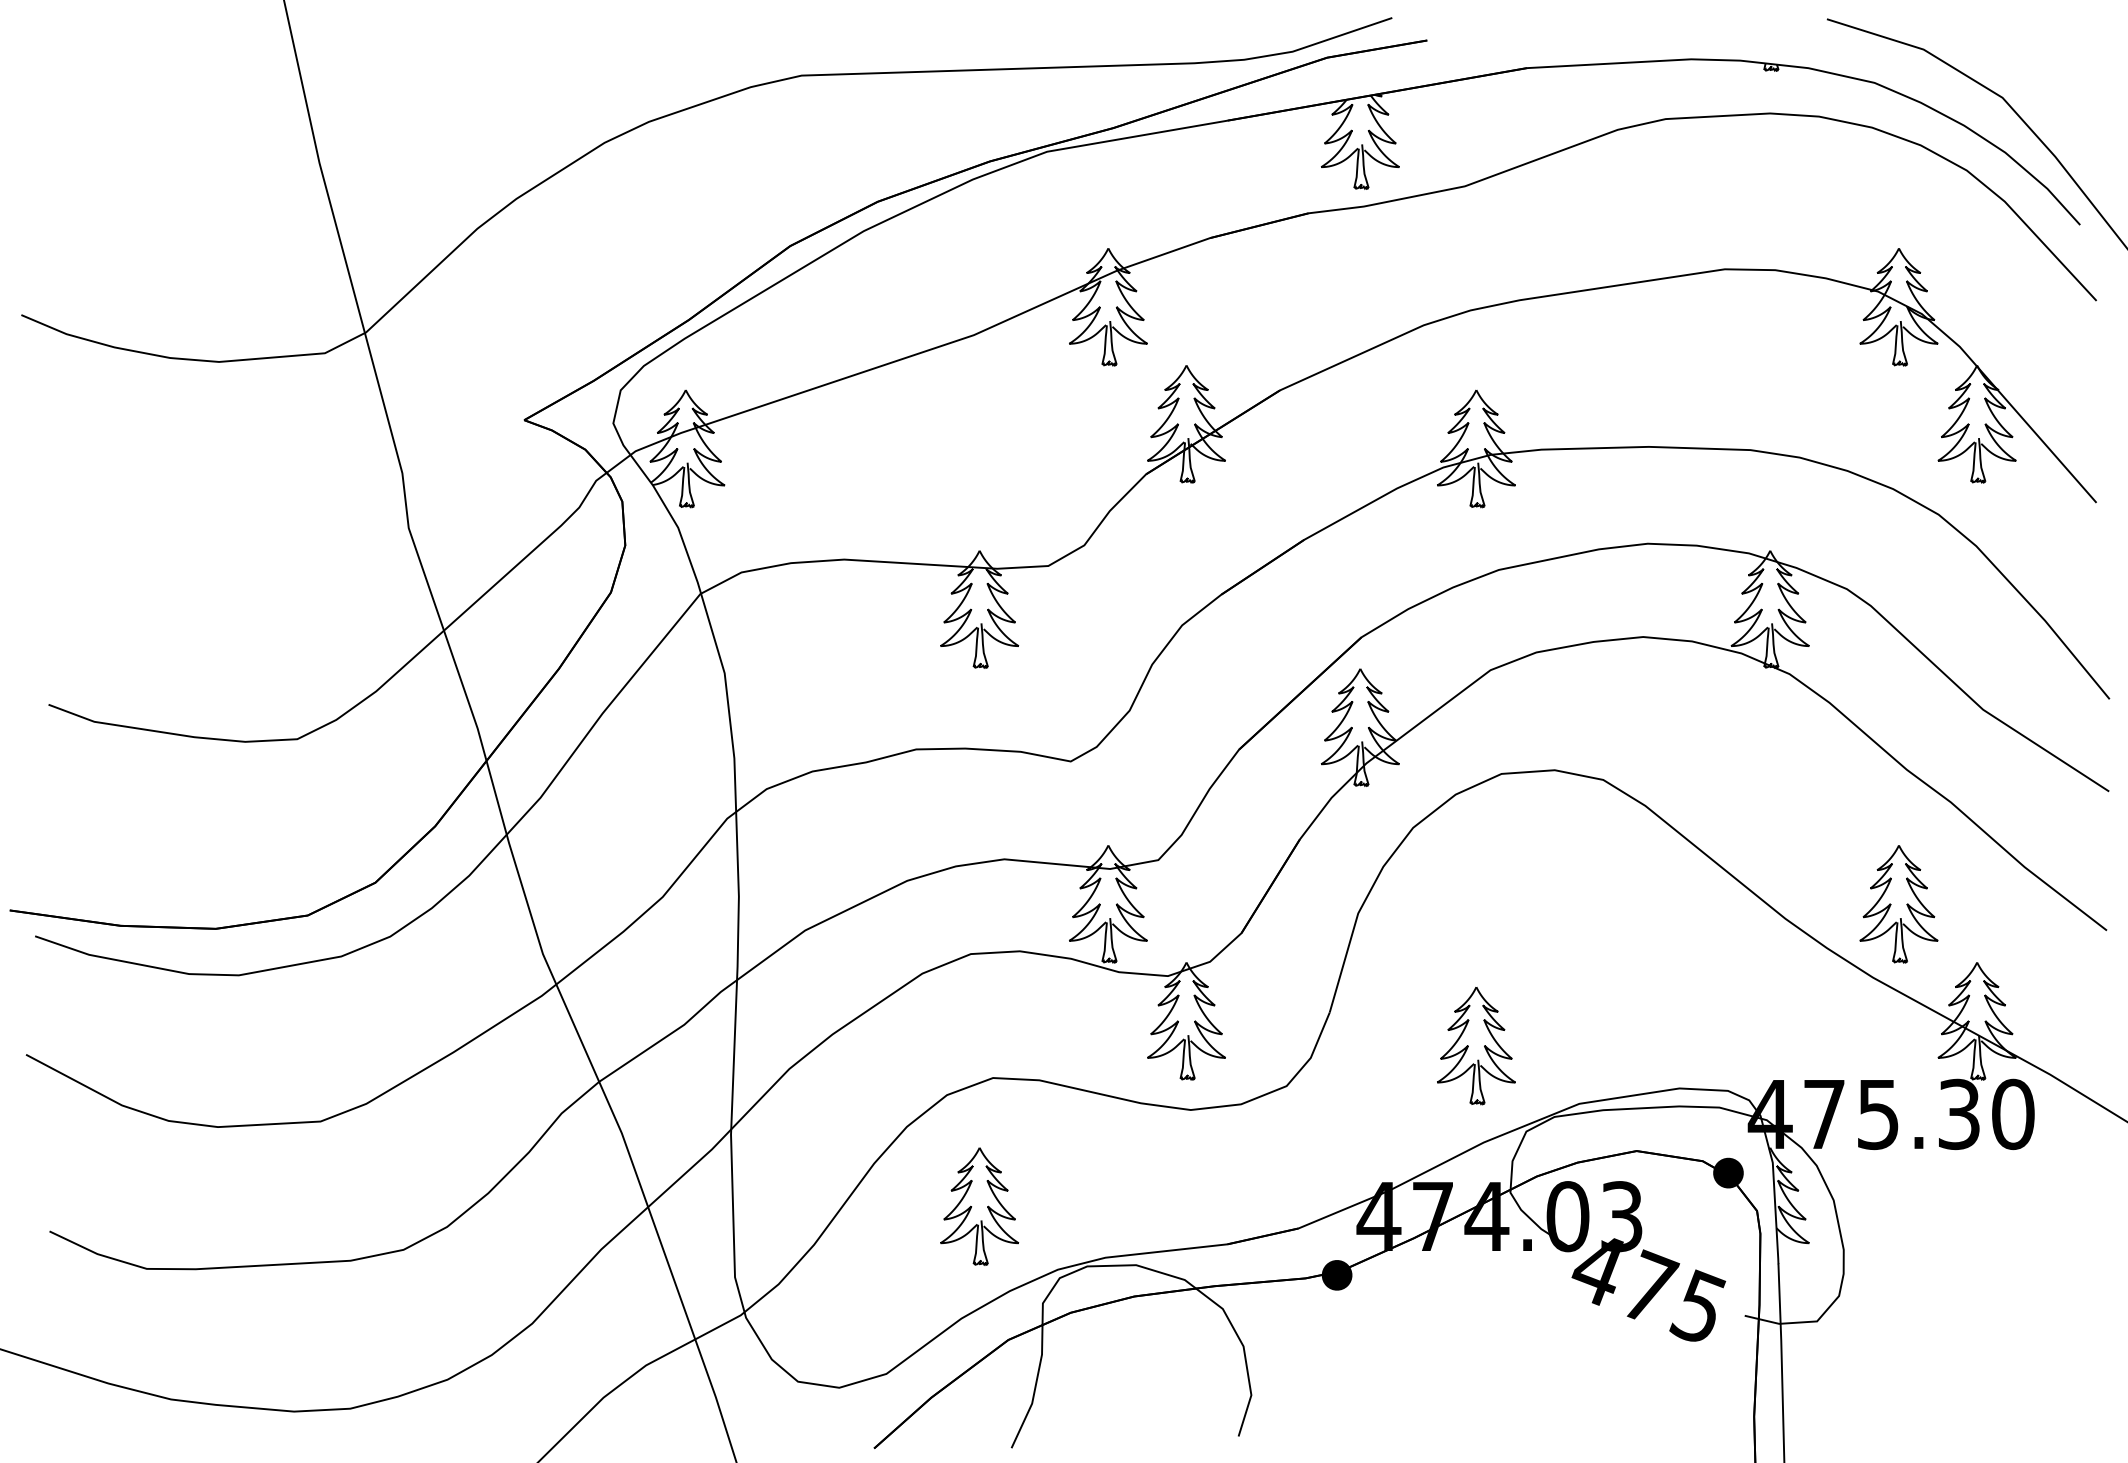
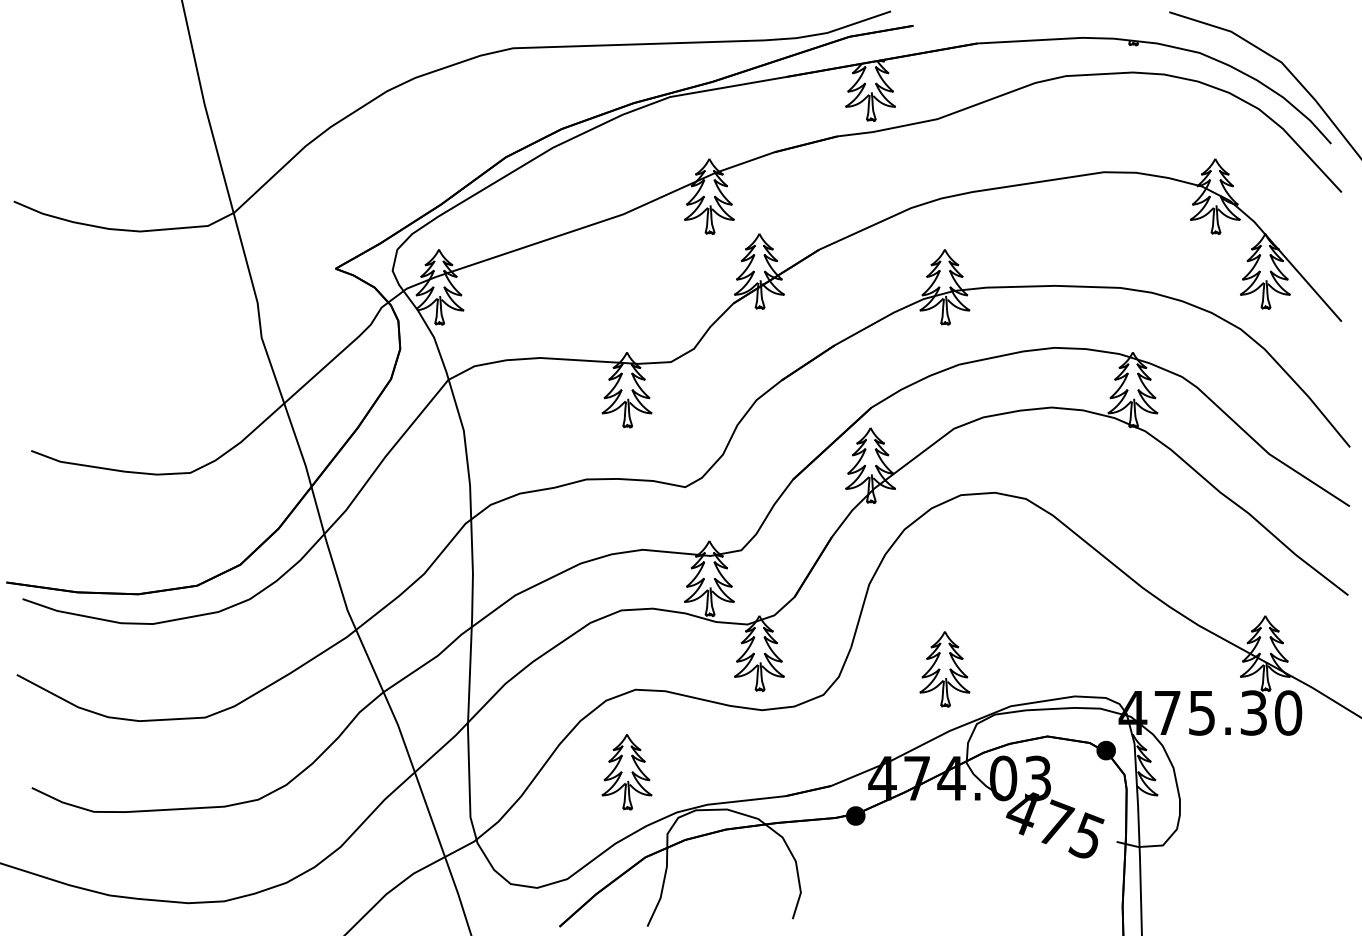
part: (1899, 904) -> (1215, 578), removed

